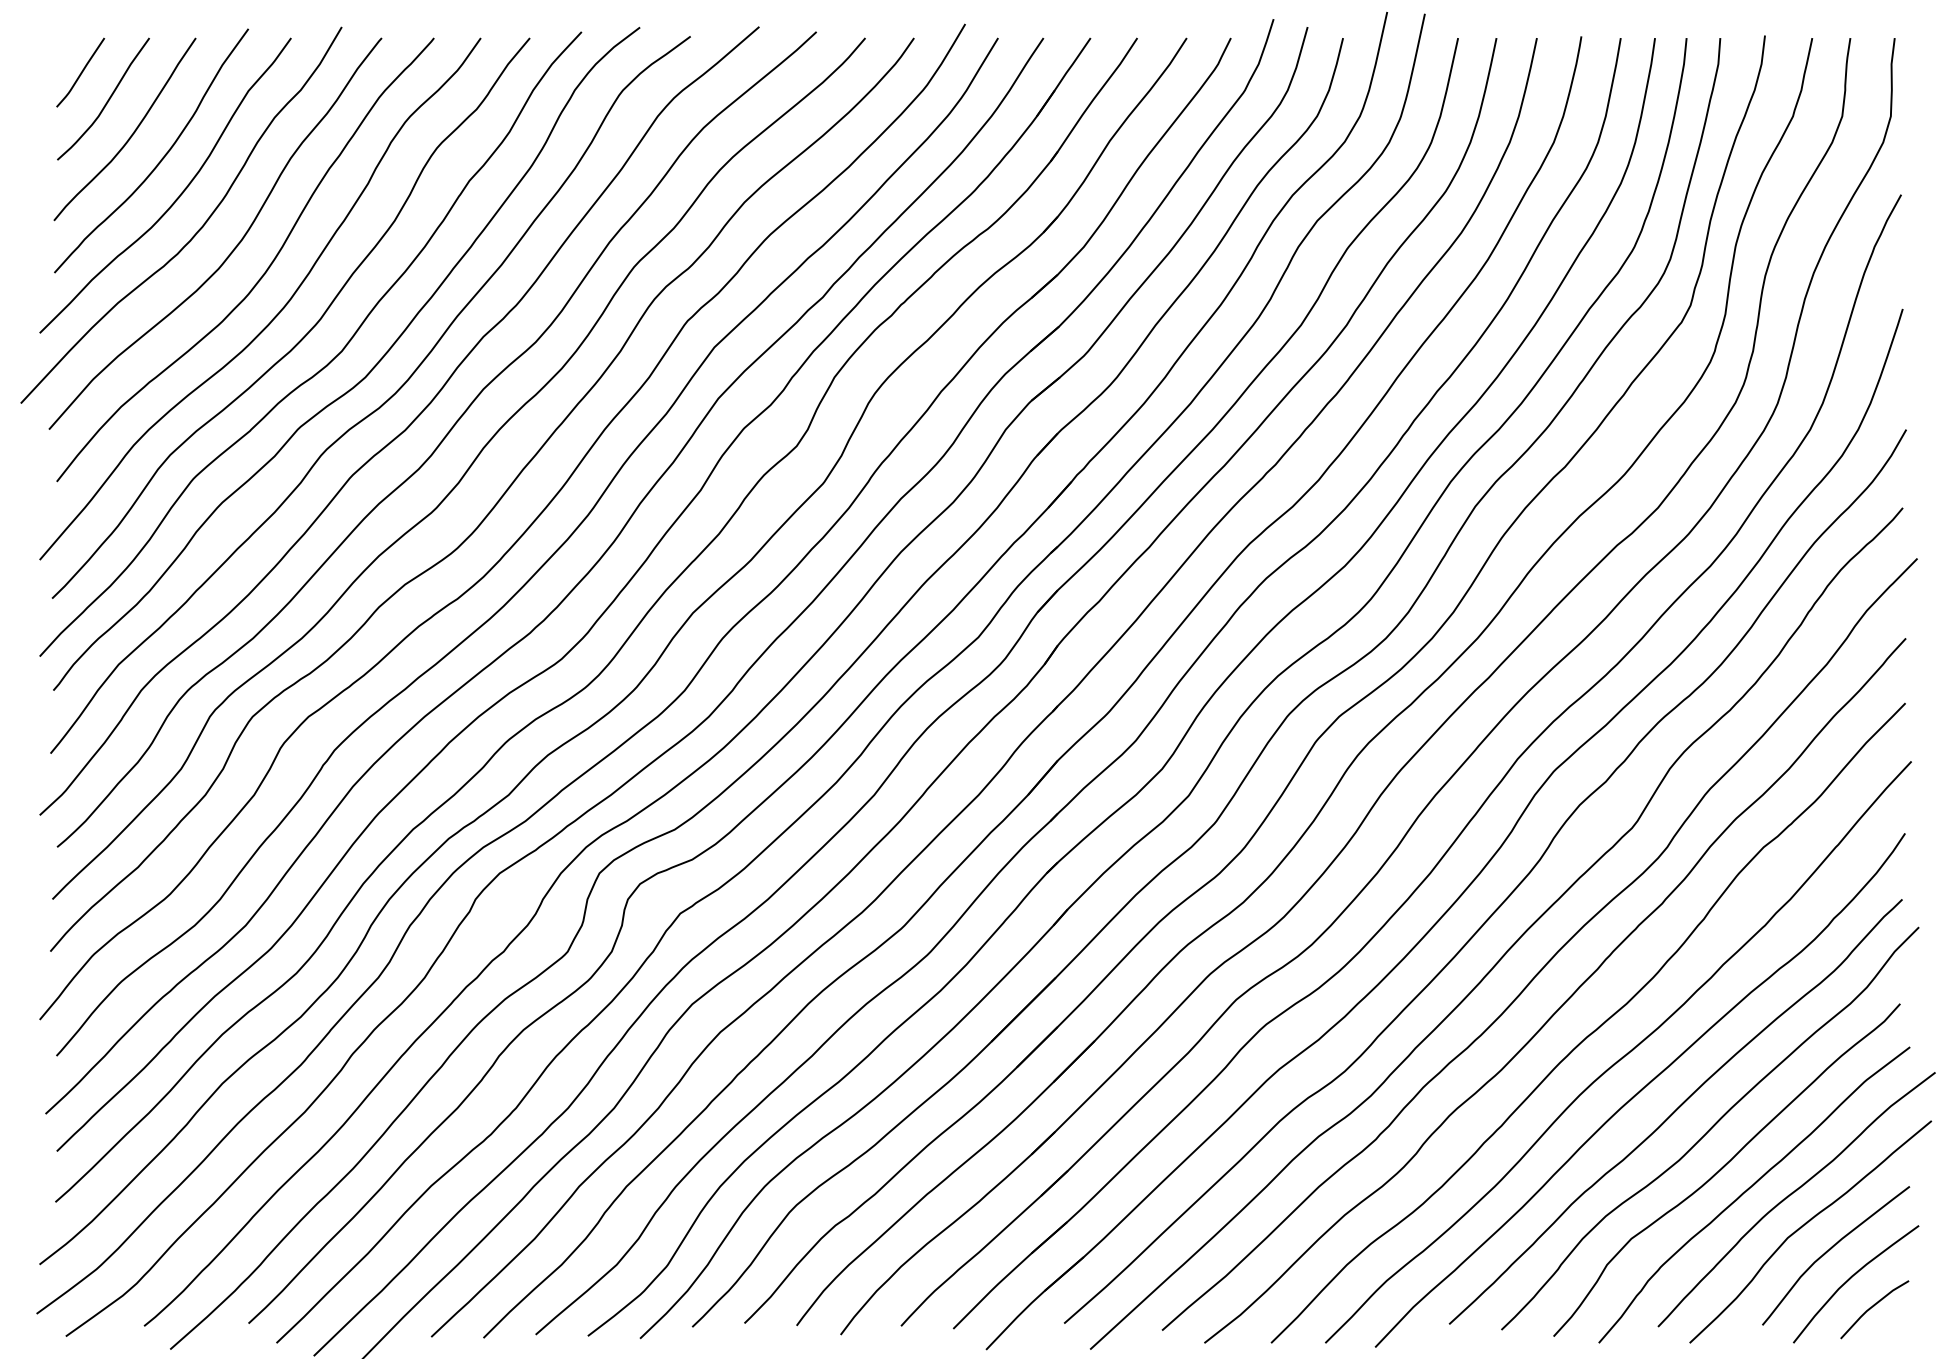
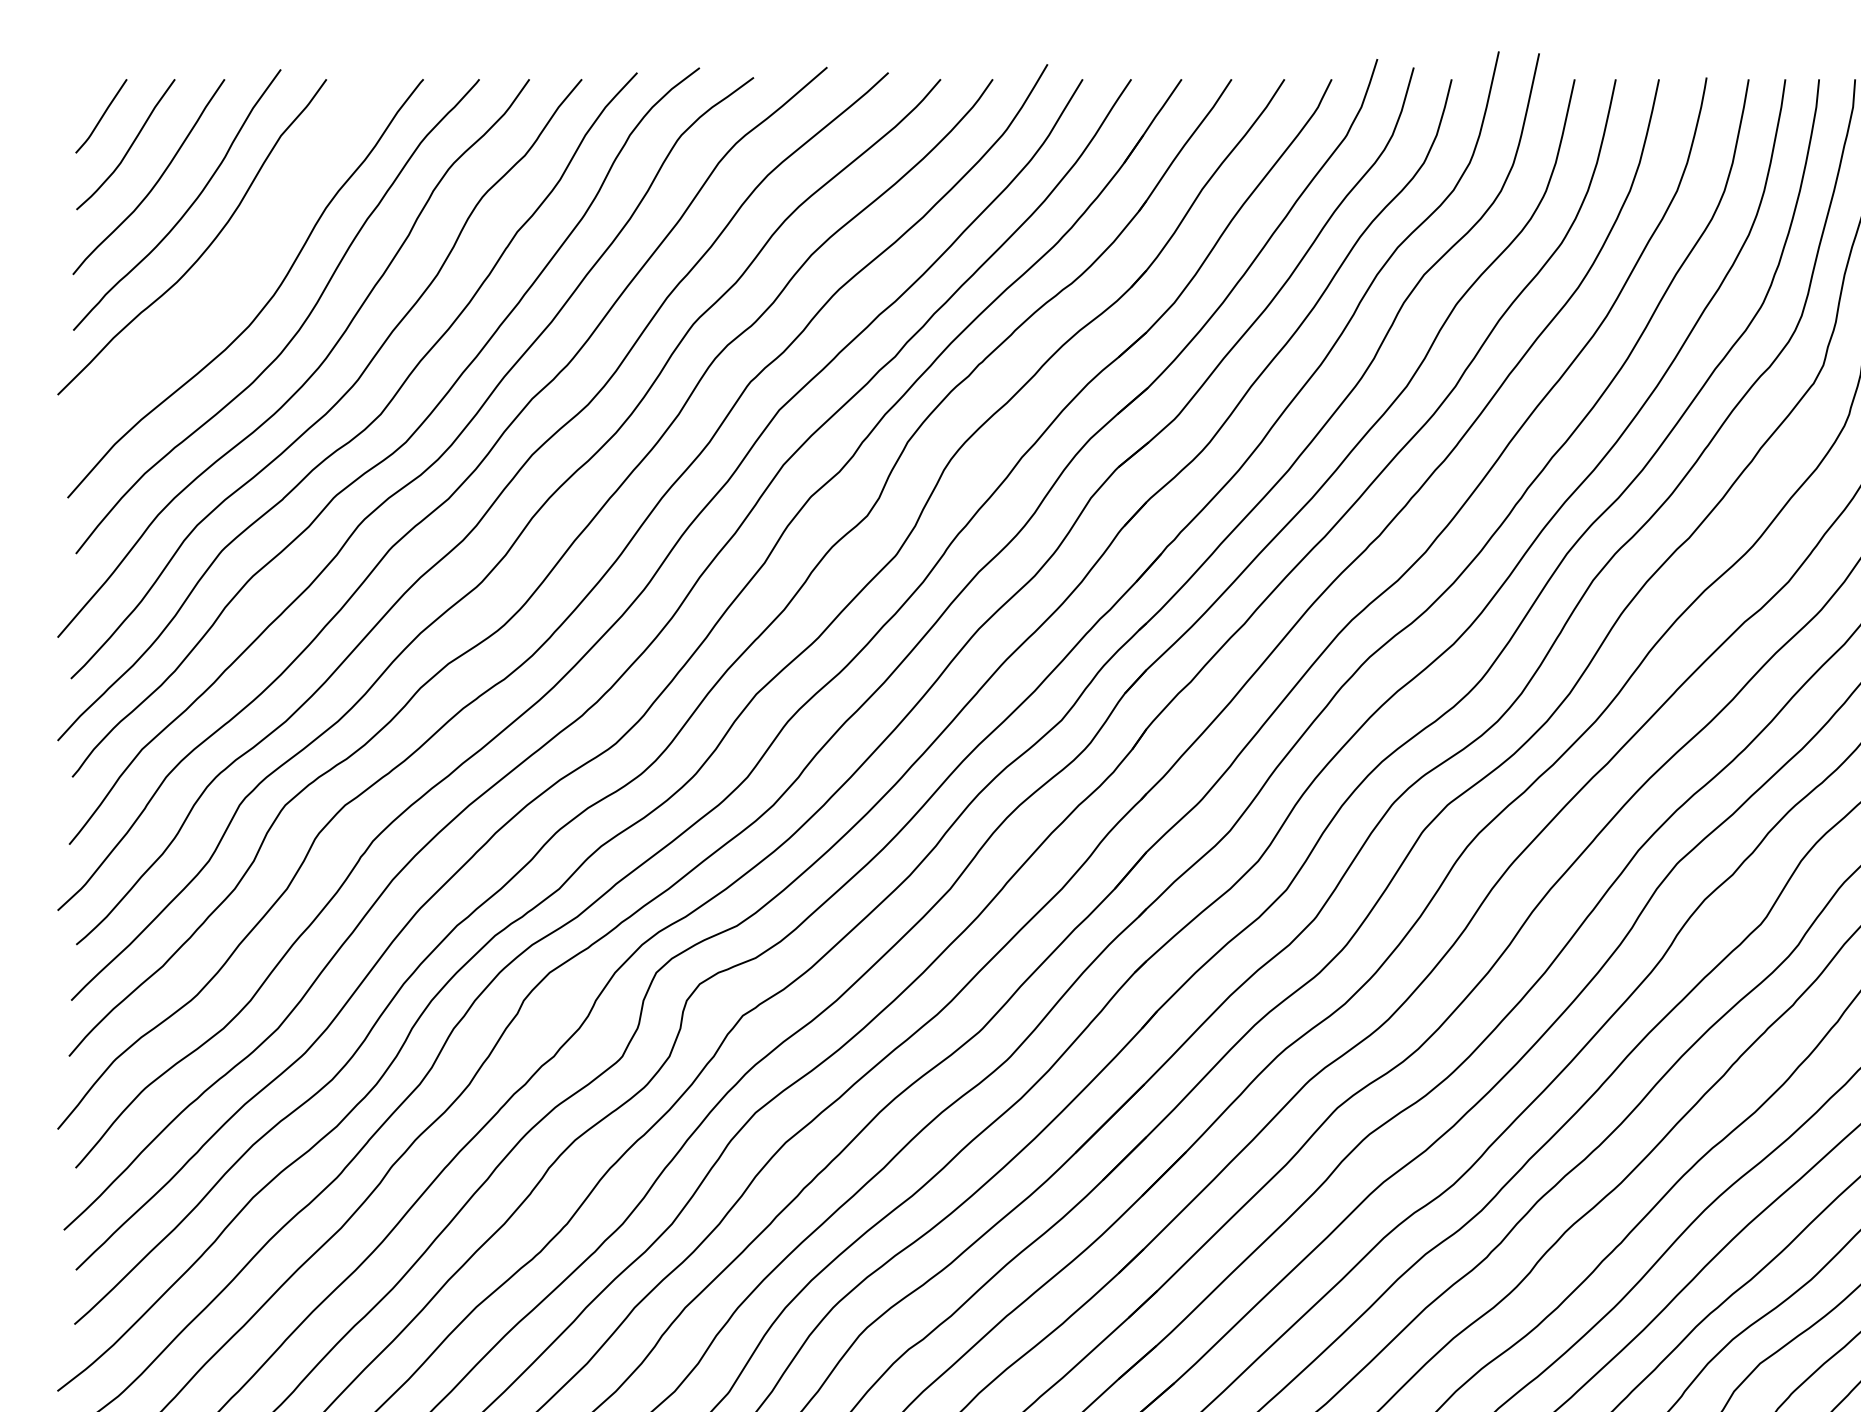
curve: (197, 230) -> (226, 285), removed

